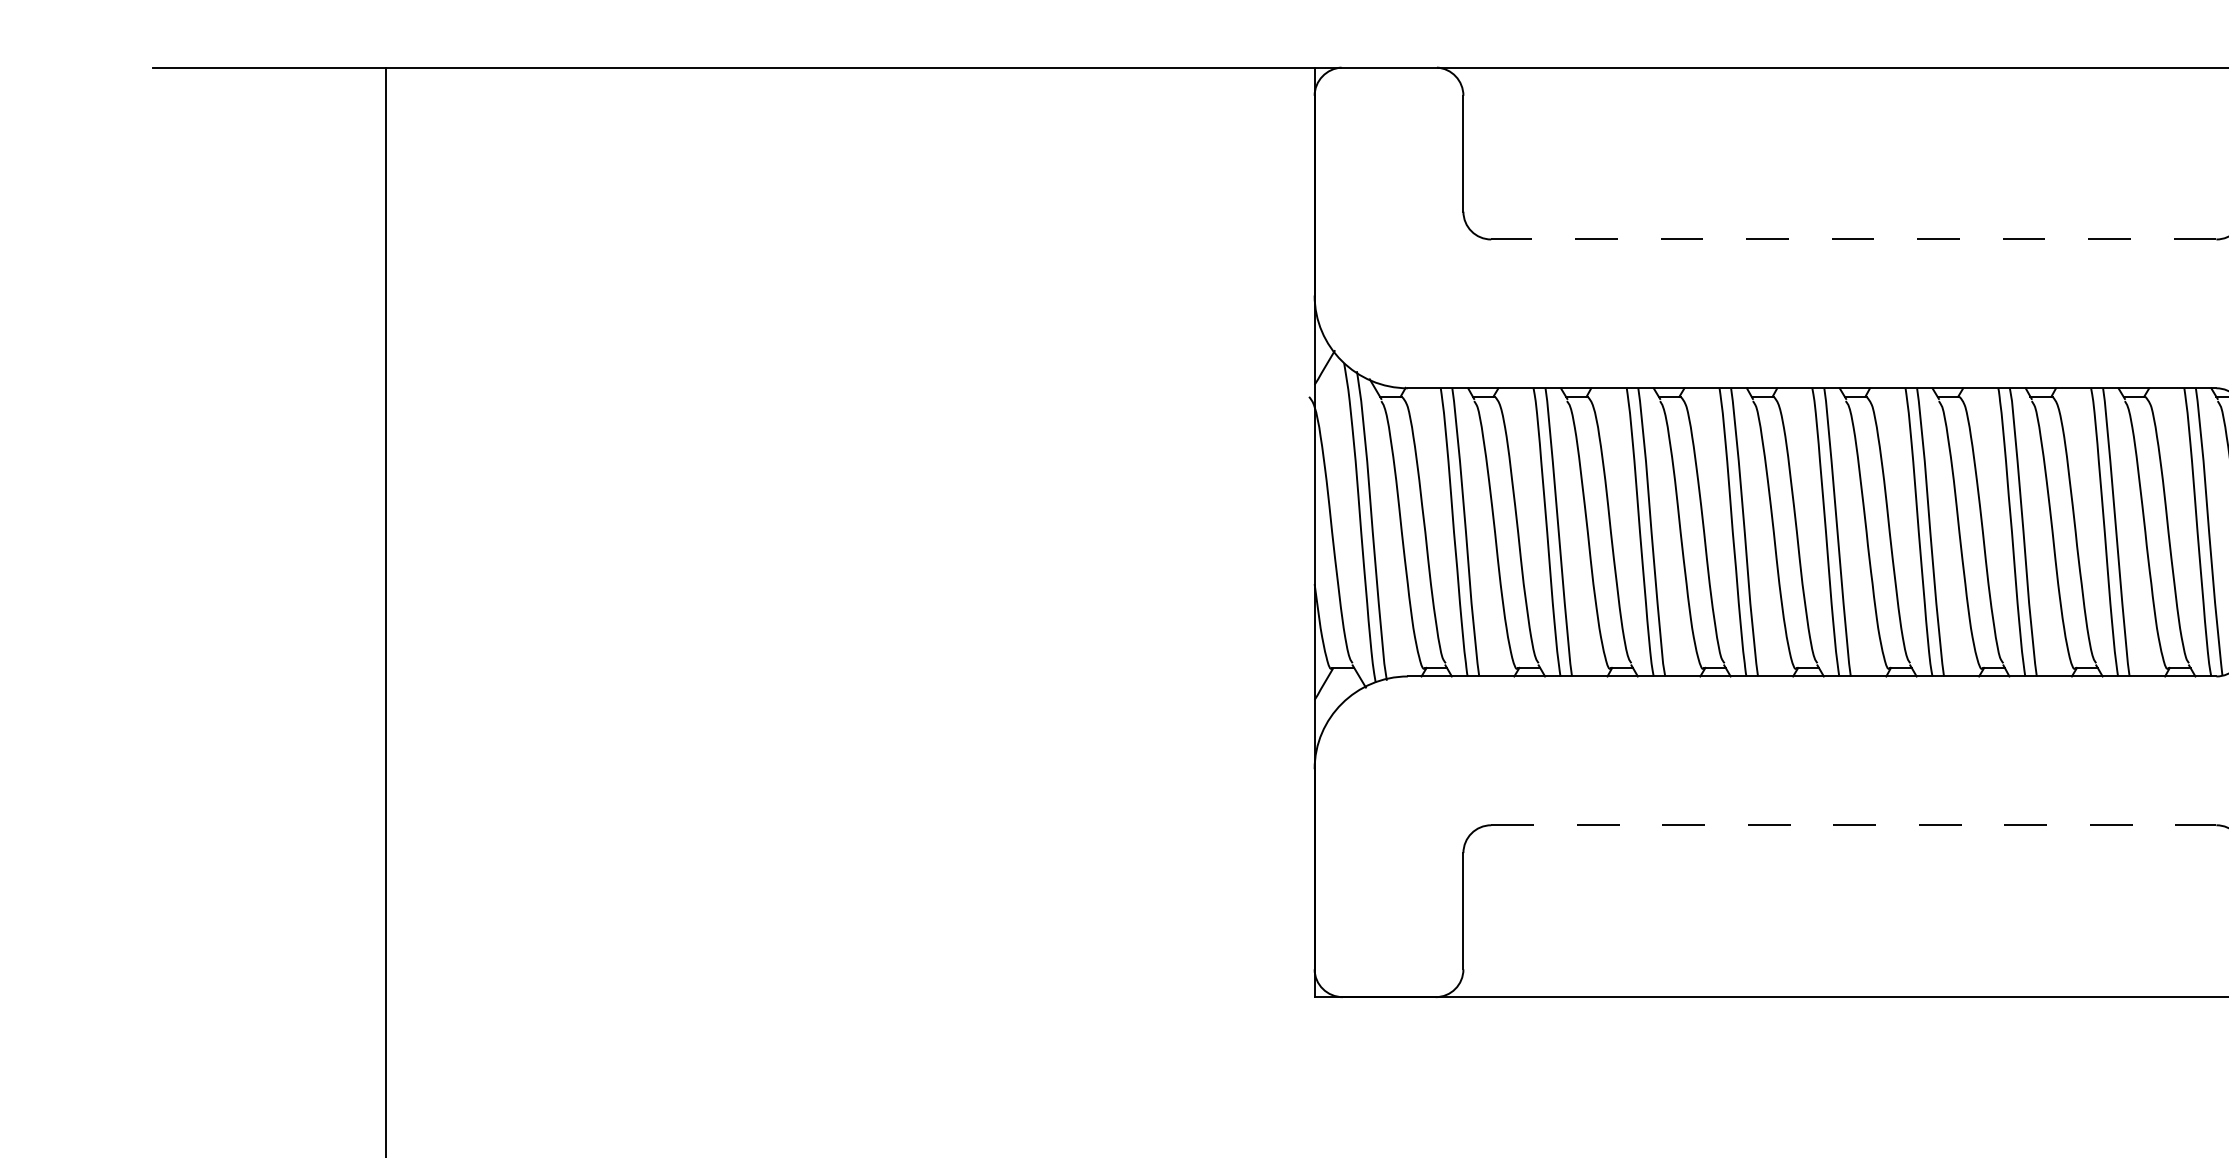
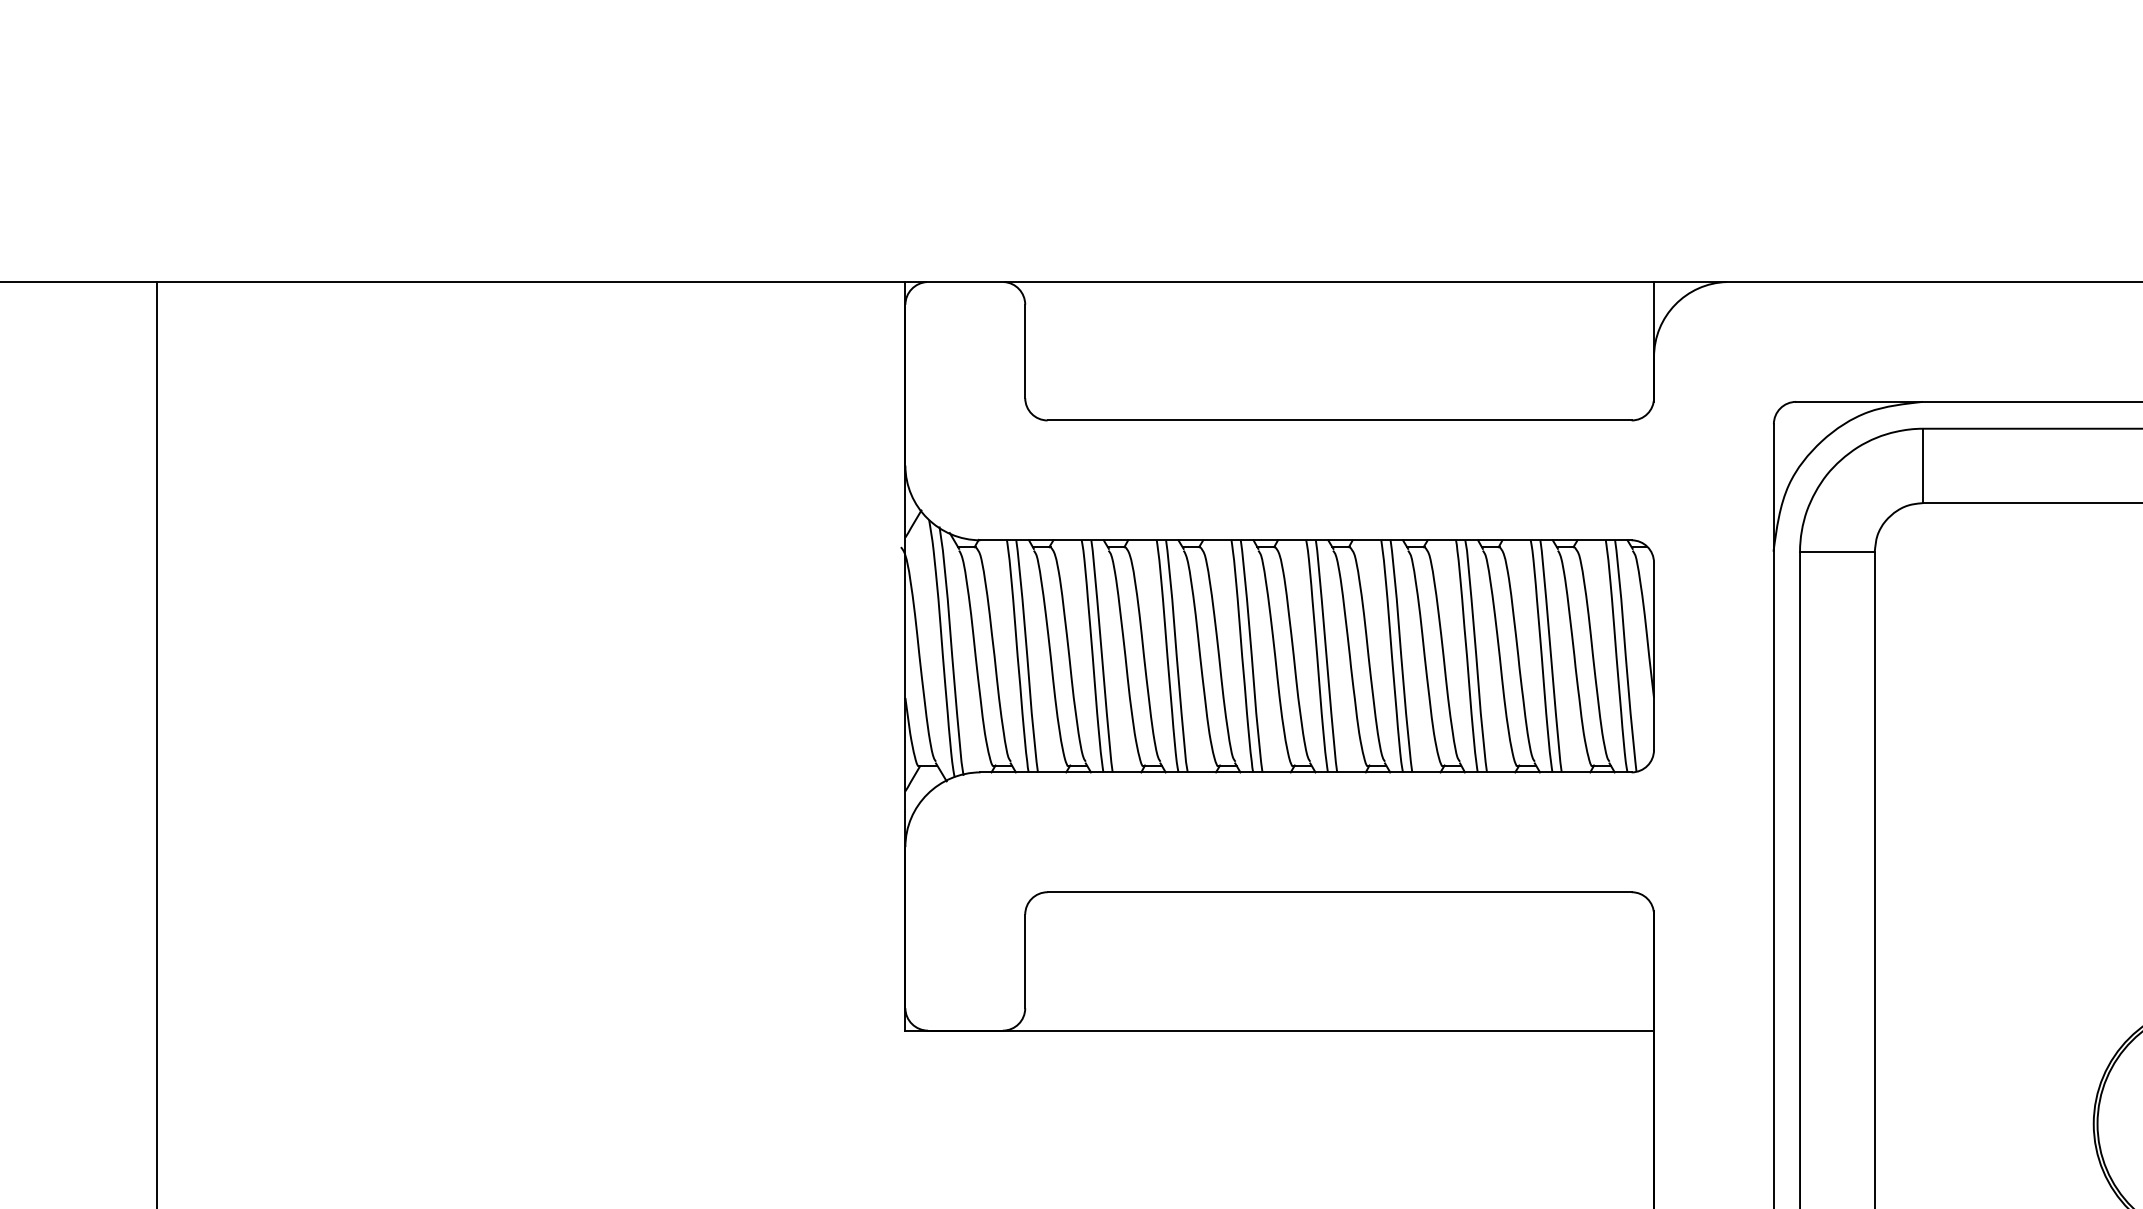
line: (1853, 239) -> (1339, 420), dashed -> solid
line: (1854, 825) -> (1340, 892), dashed -> solid

